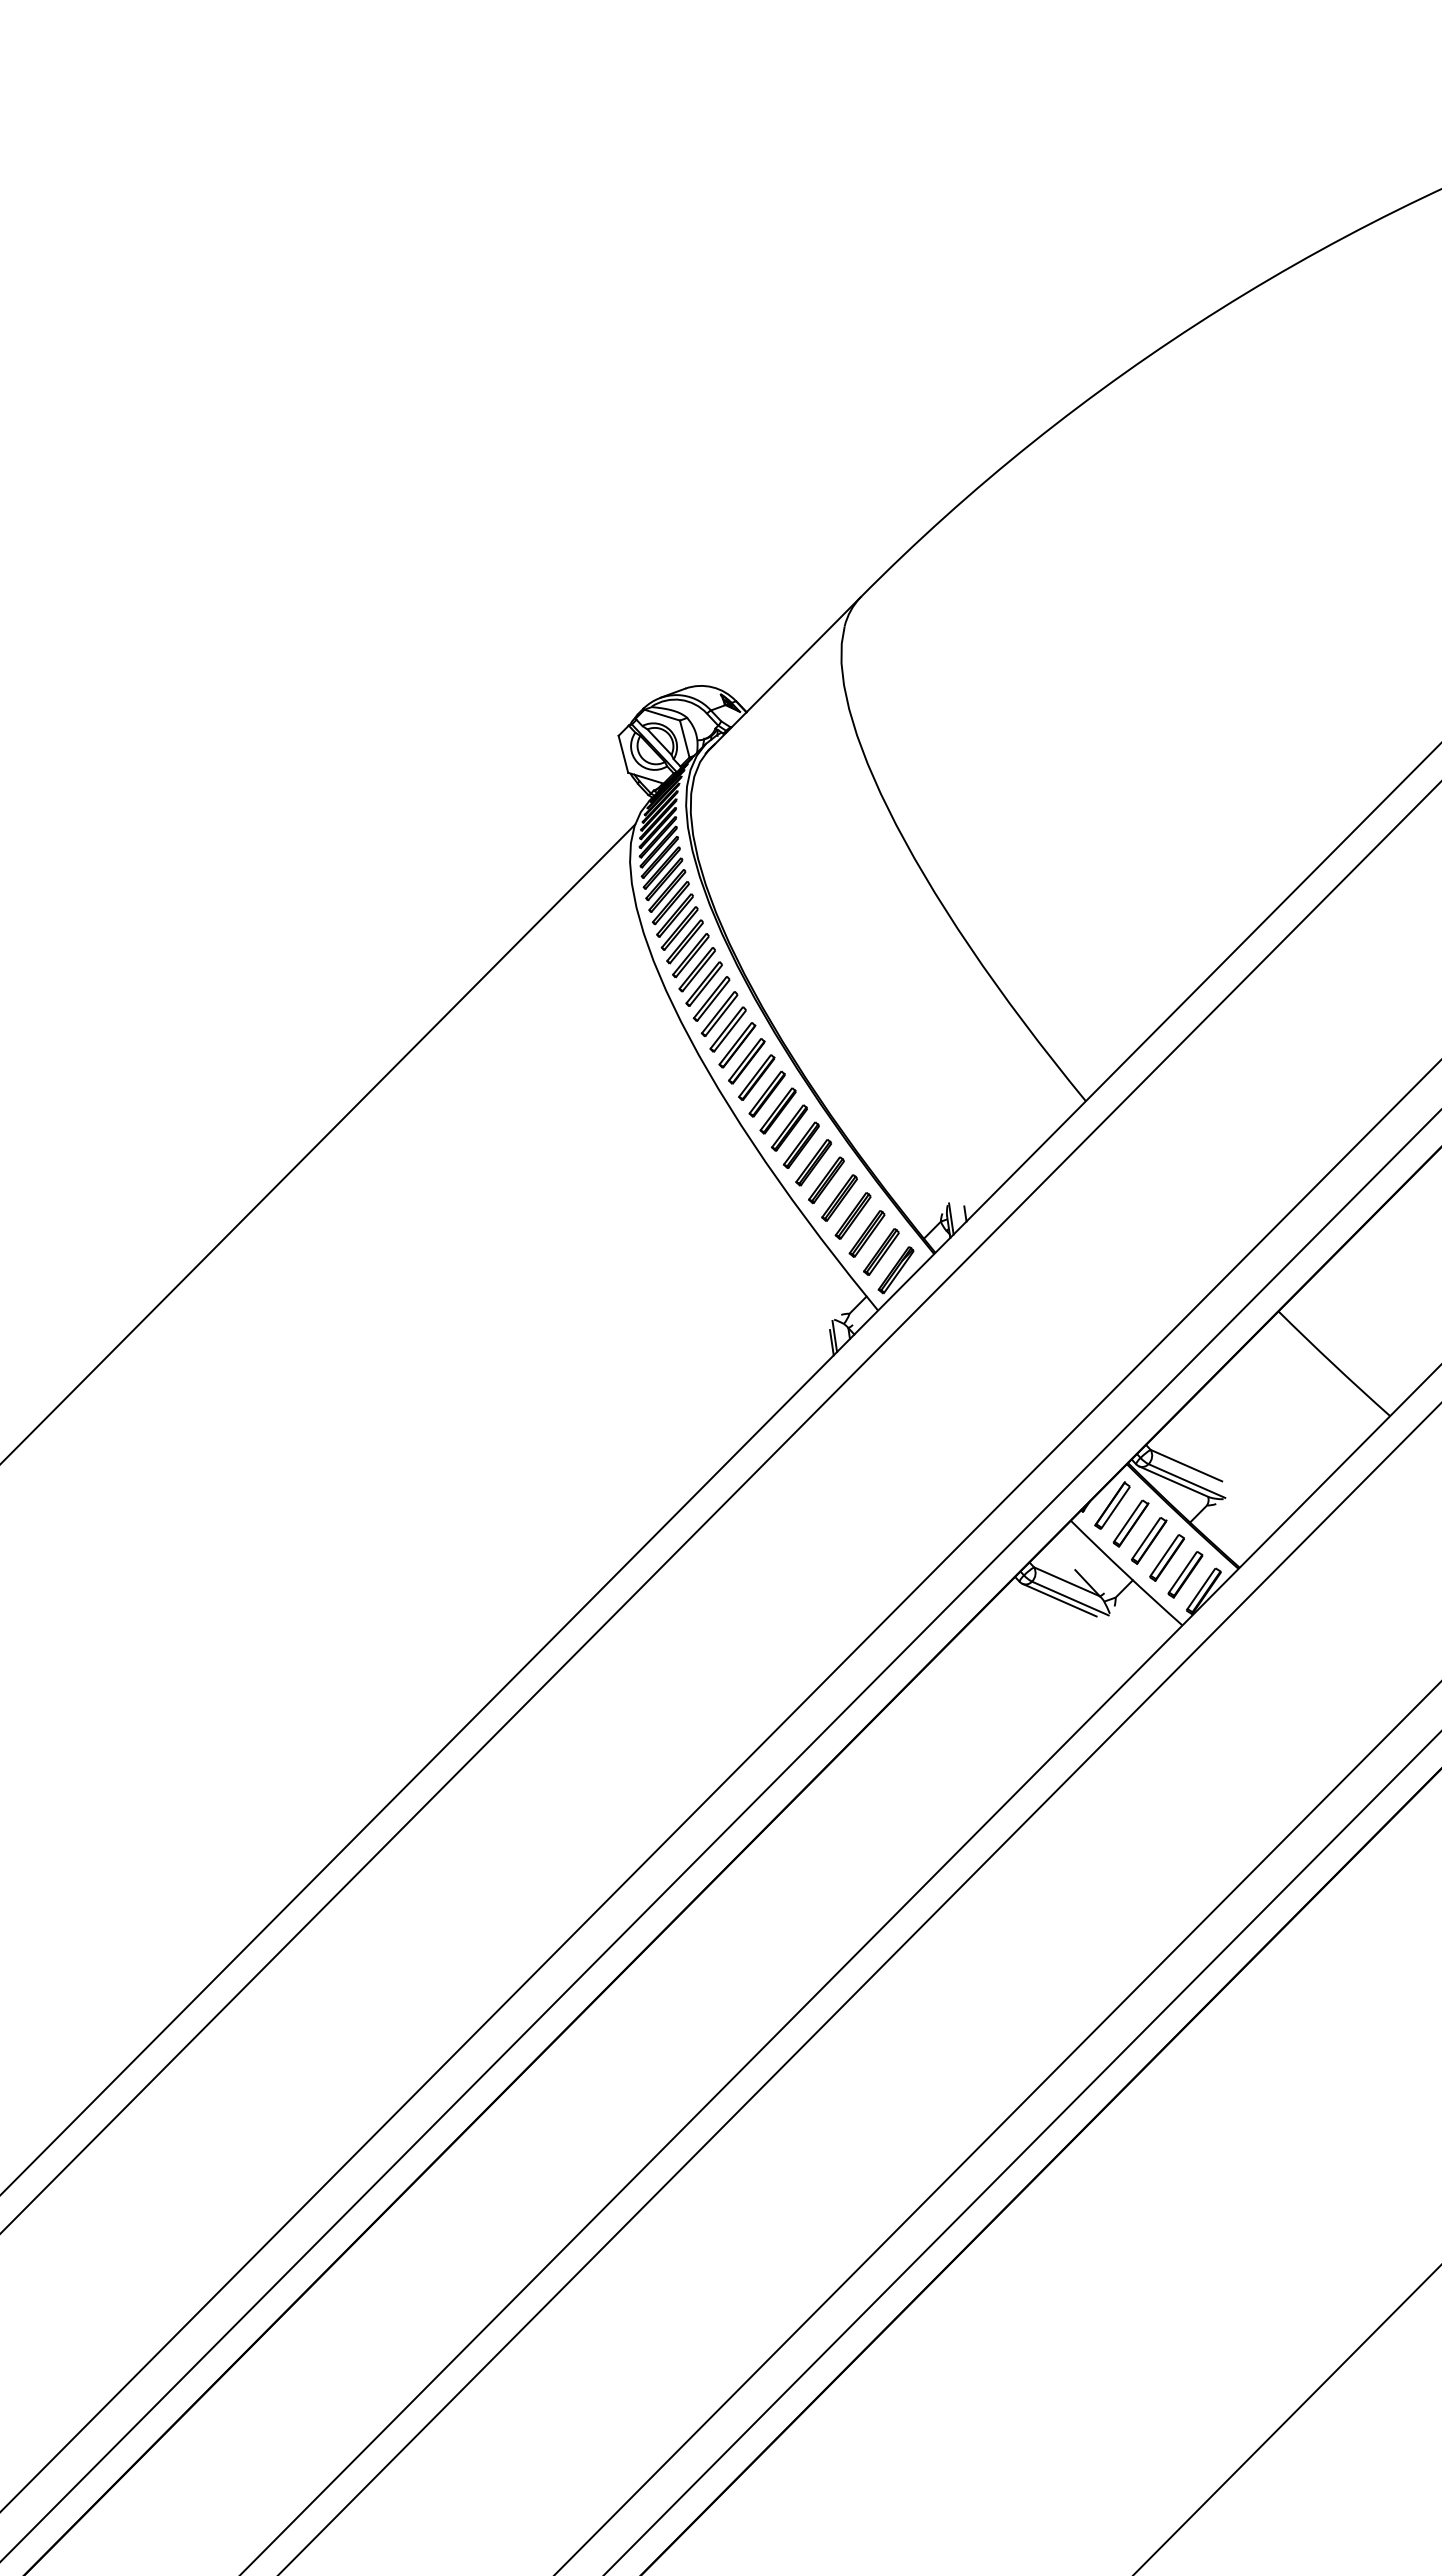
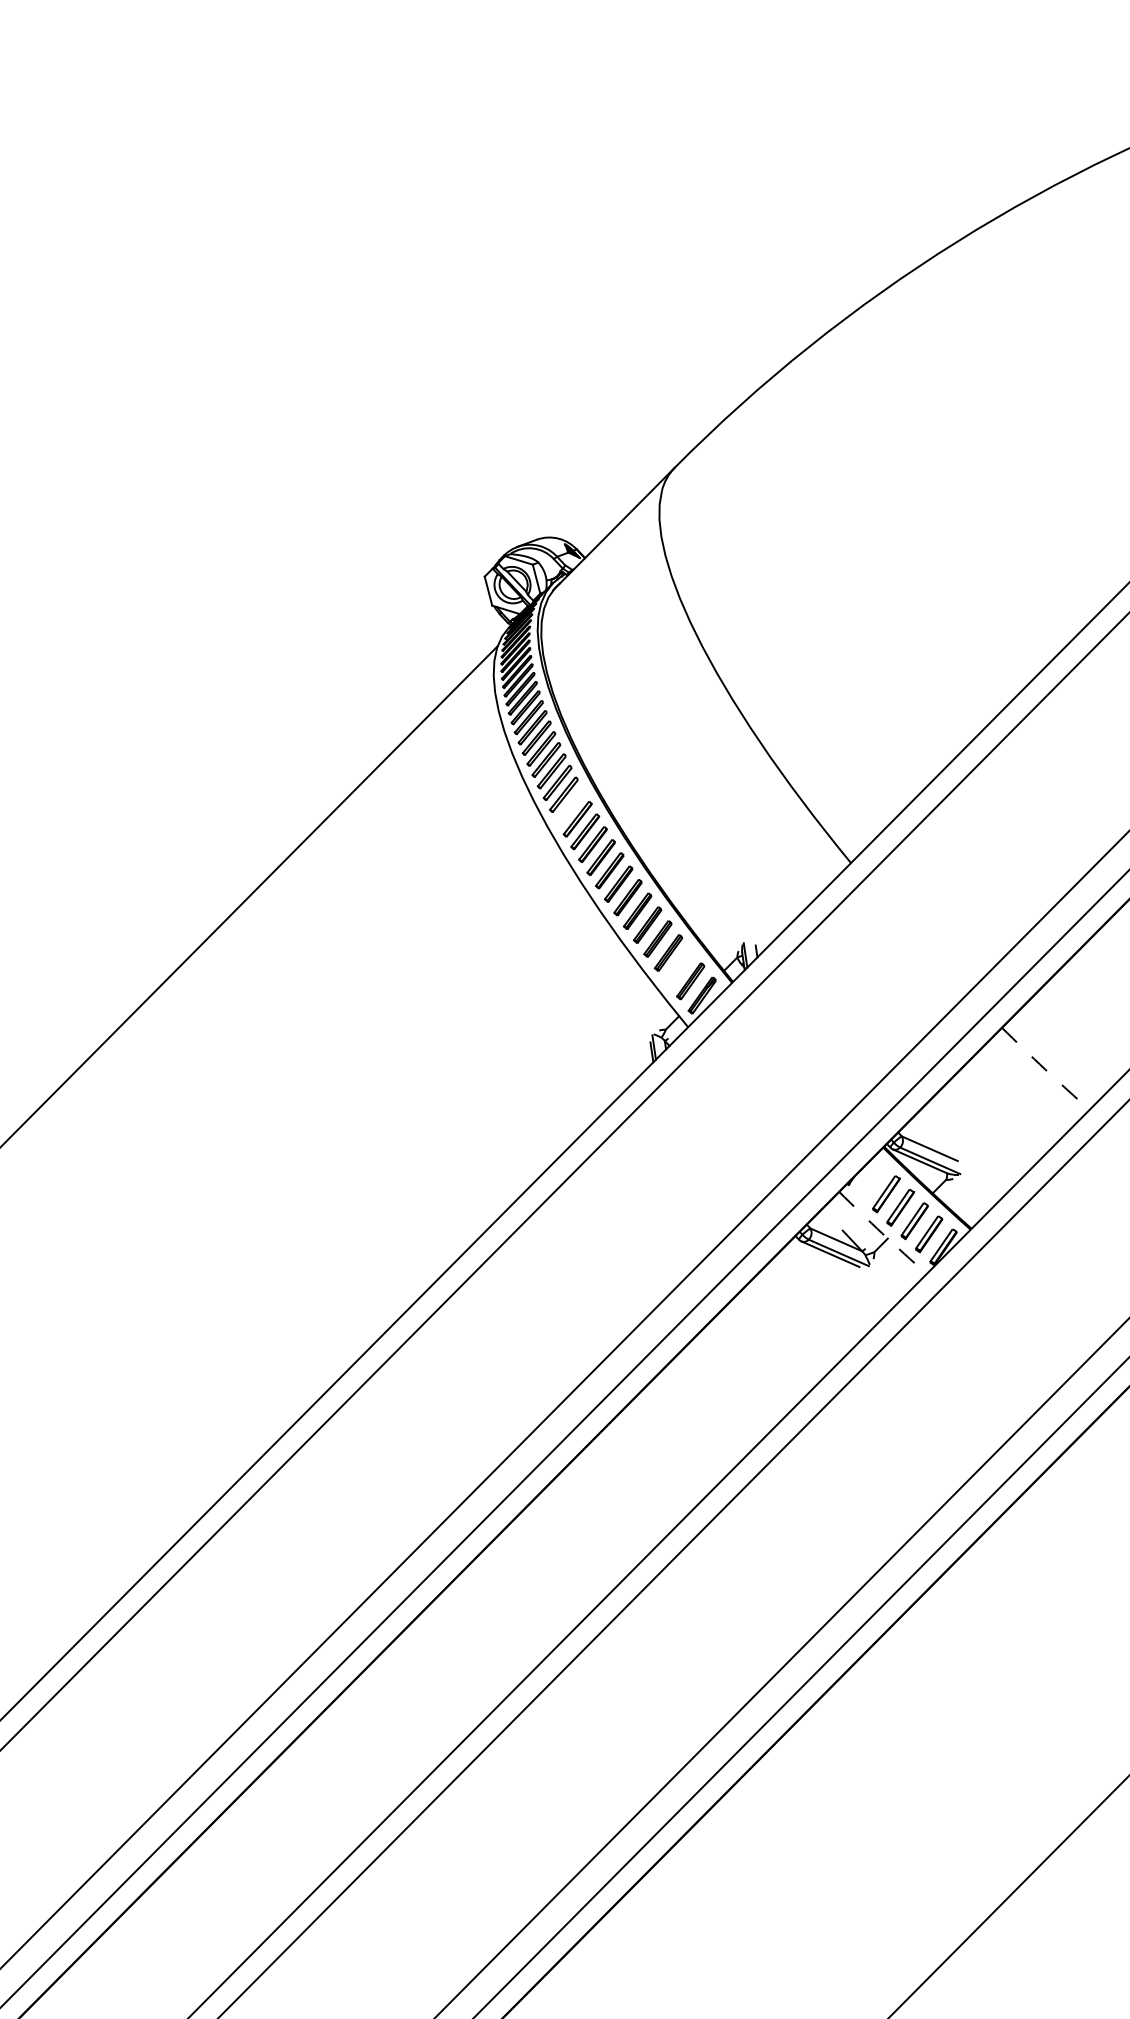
part: (727, 1029) -> (570, 806), removed
part: (866, 1233) -> (679, 966), removed
arc: (1333, 1364) -> (1045, 1069), solid -> dashed
part: (1112, 1505) -> (871, 1179), removed
arc: (1125, 1573) -> (882, 1233), solid -> dashed

